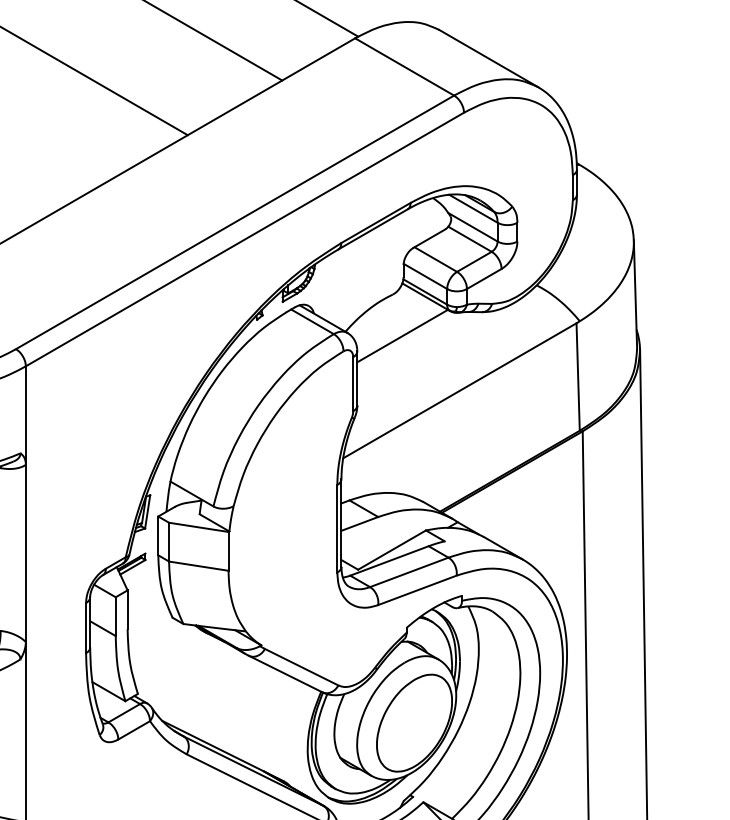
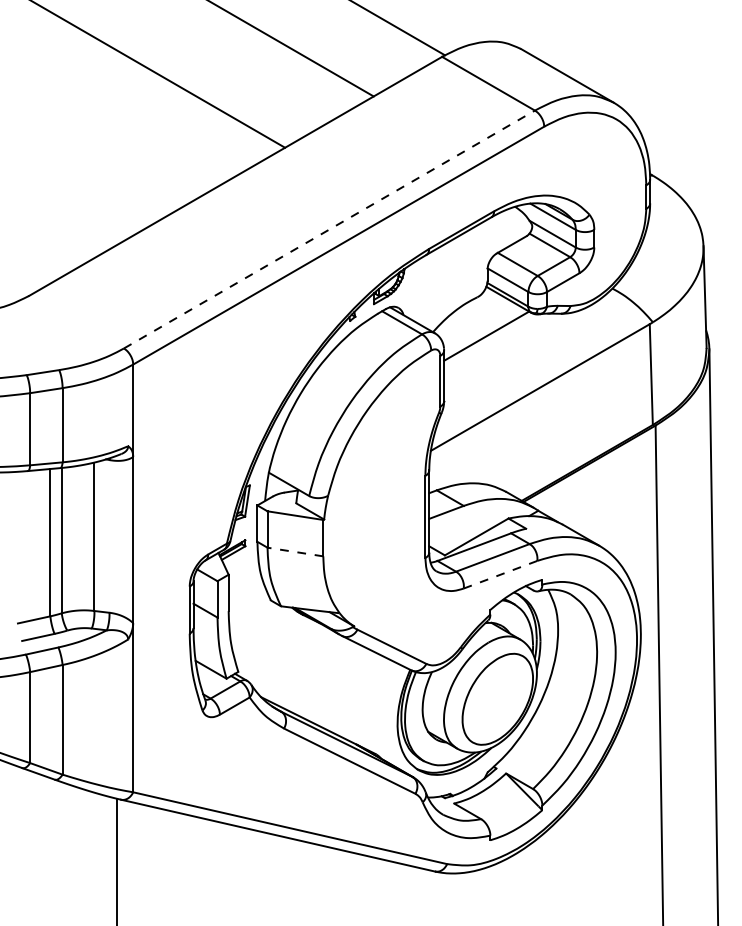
line: (235, 222) -> (329, 229), solid -> dashed
line: (197, 565) -> (294, 551), solid -> dashed
line: (417, 590) -> (500, 574), solid -> dashed

